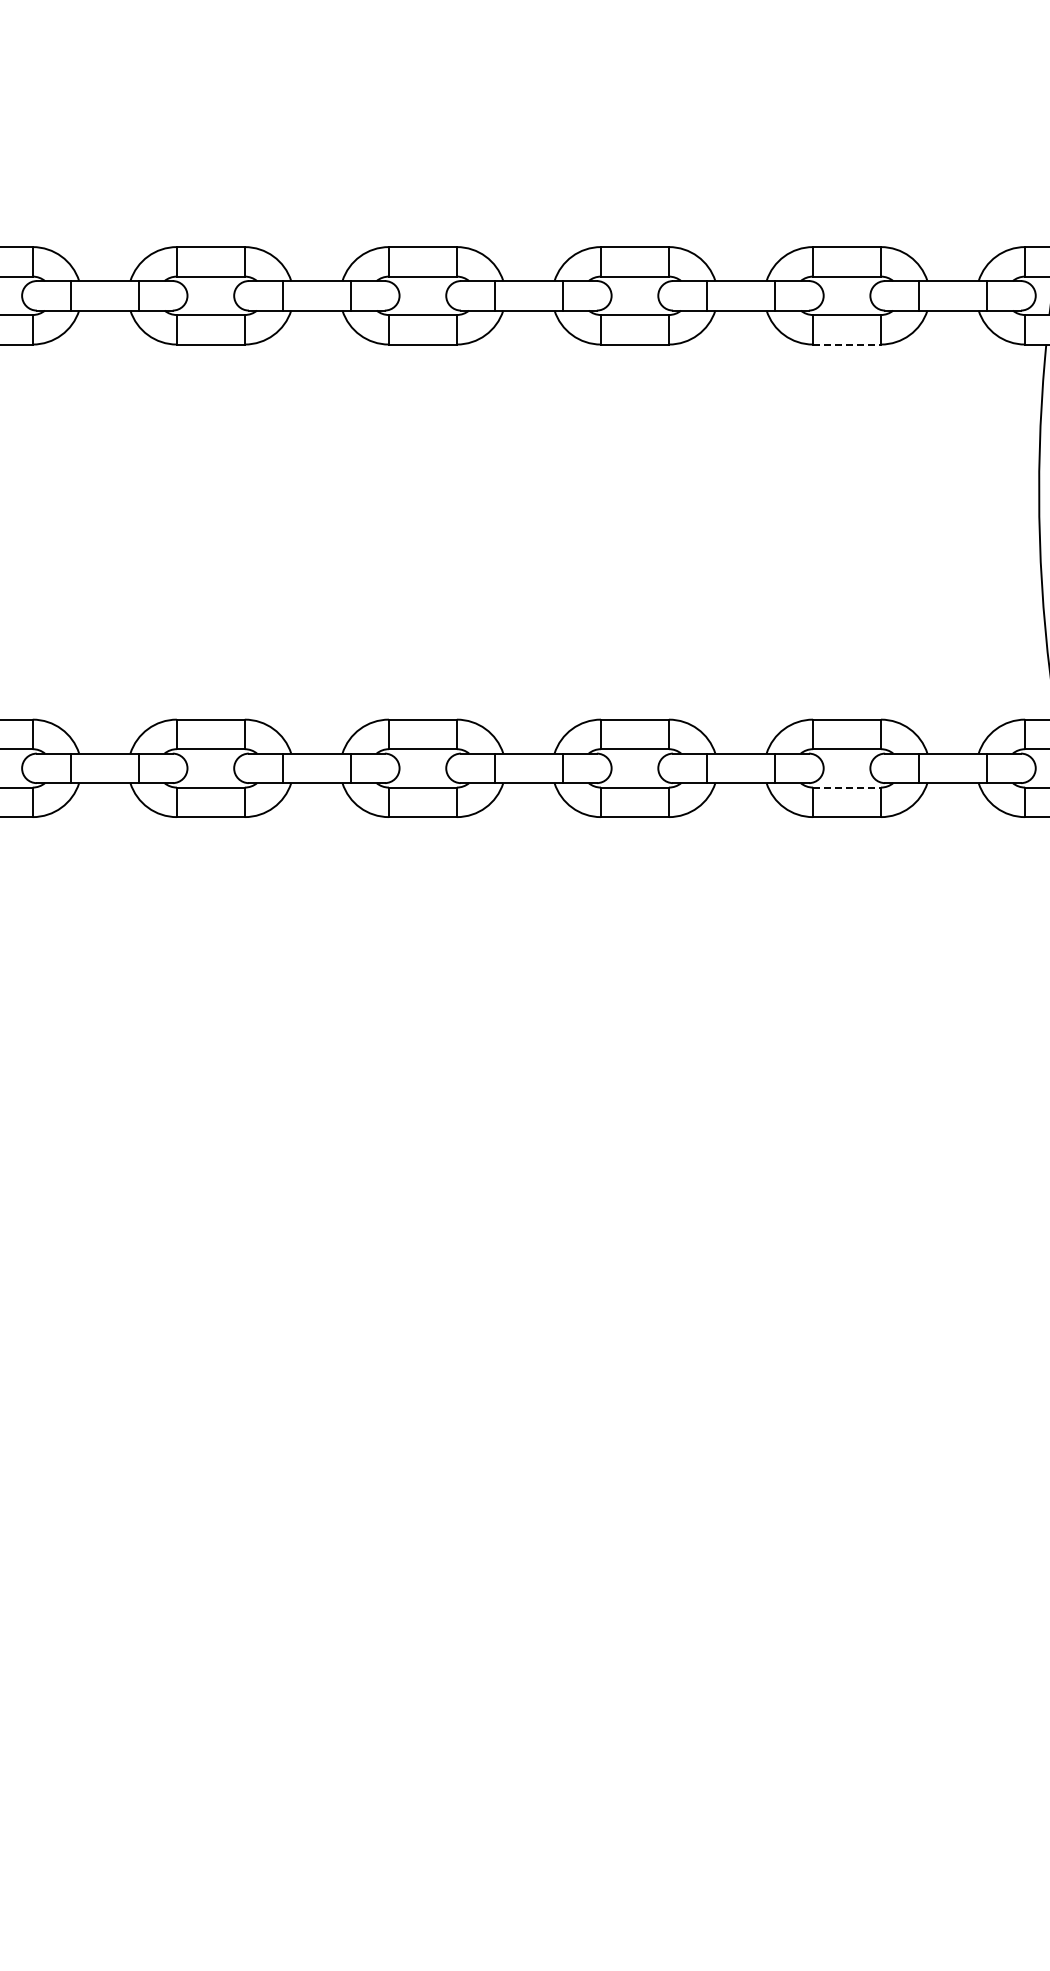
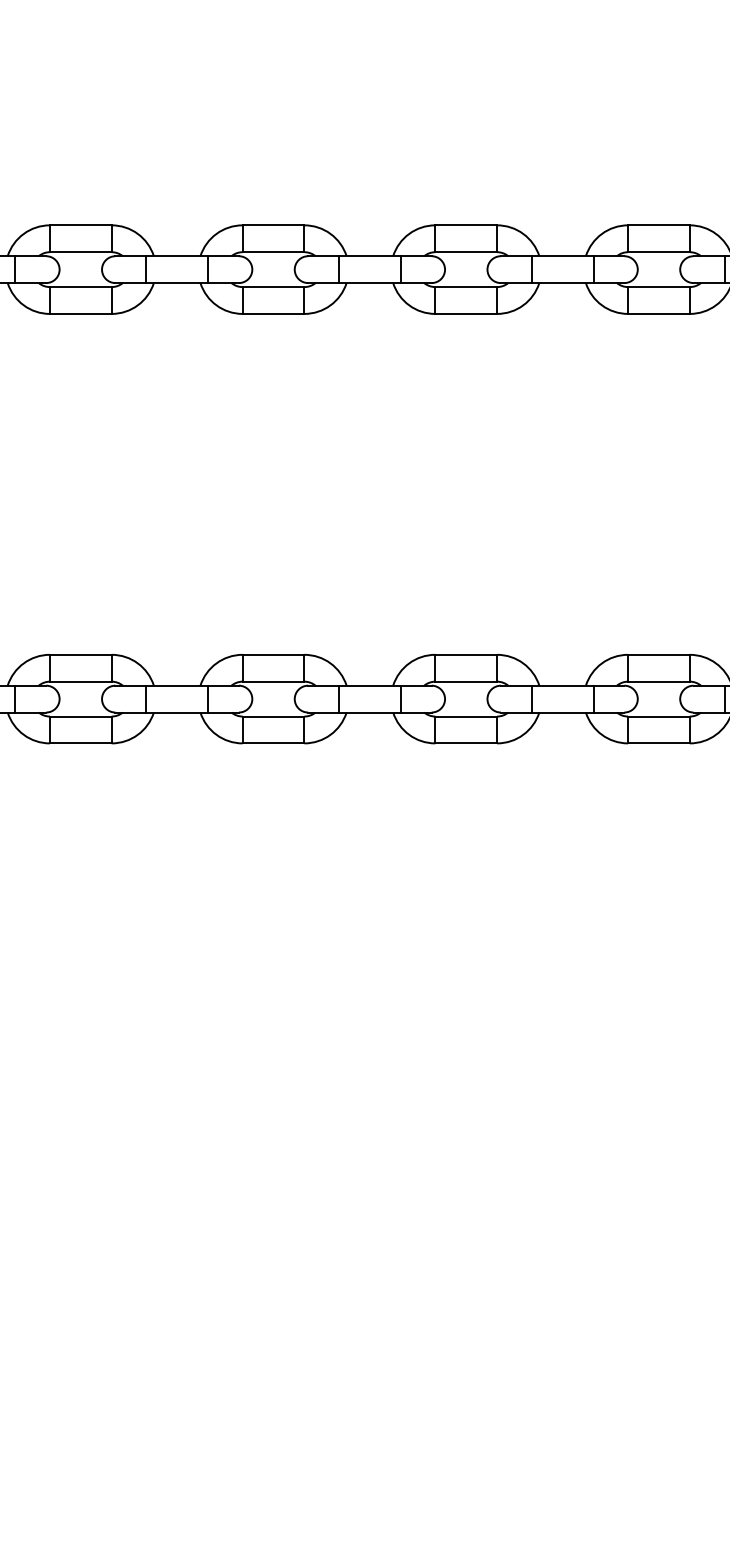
line: (847, 344) -> (659, 313), dashed -> solid
line: (847, 787) -> (659, 716), dashed -> solid

